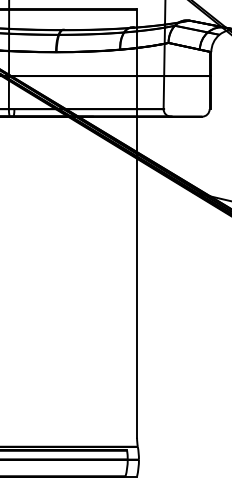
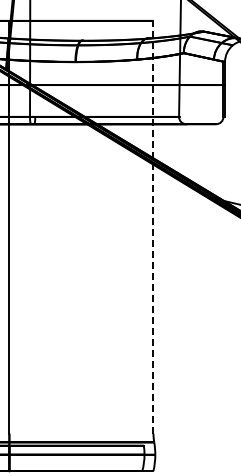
line: (137, 222) -> (153, 226), solid -> dashed

